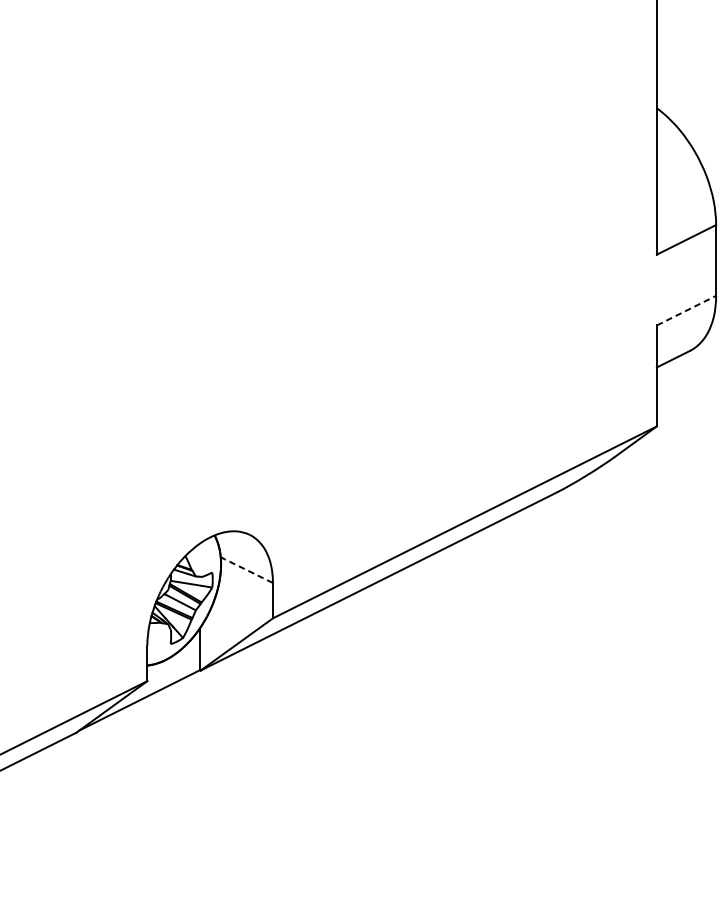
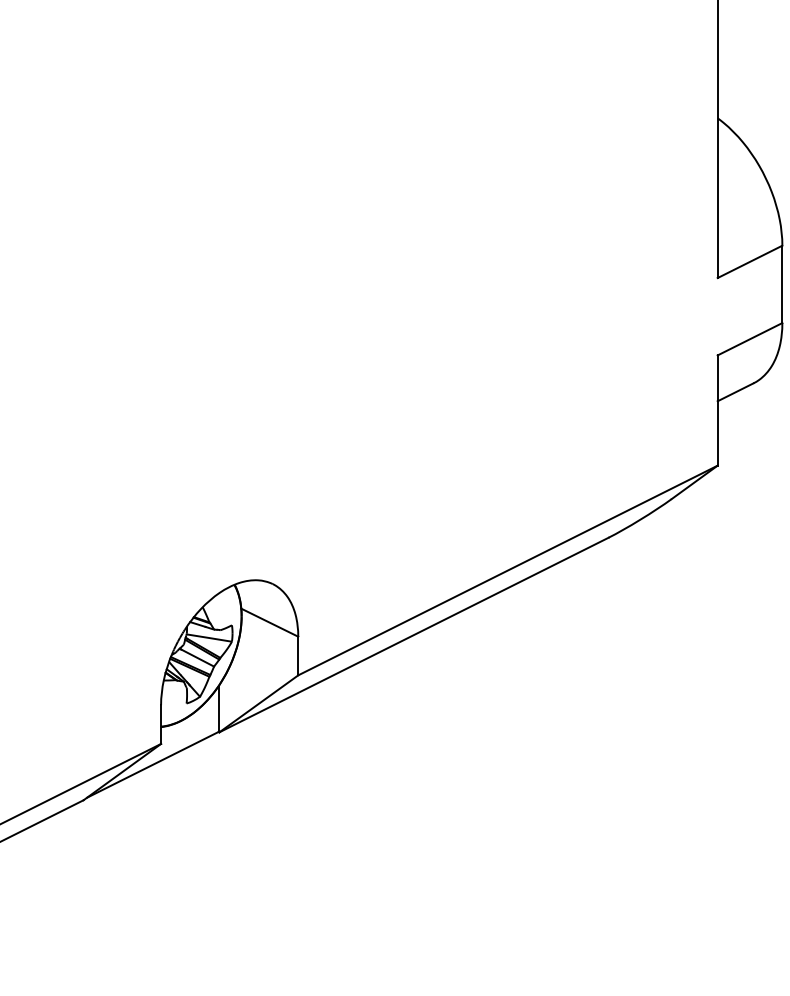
line: (686, 310) -> (750, 339), dashed -> solid
line: (246, 569) -> (269, 622), dashed -> solid

